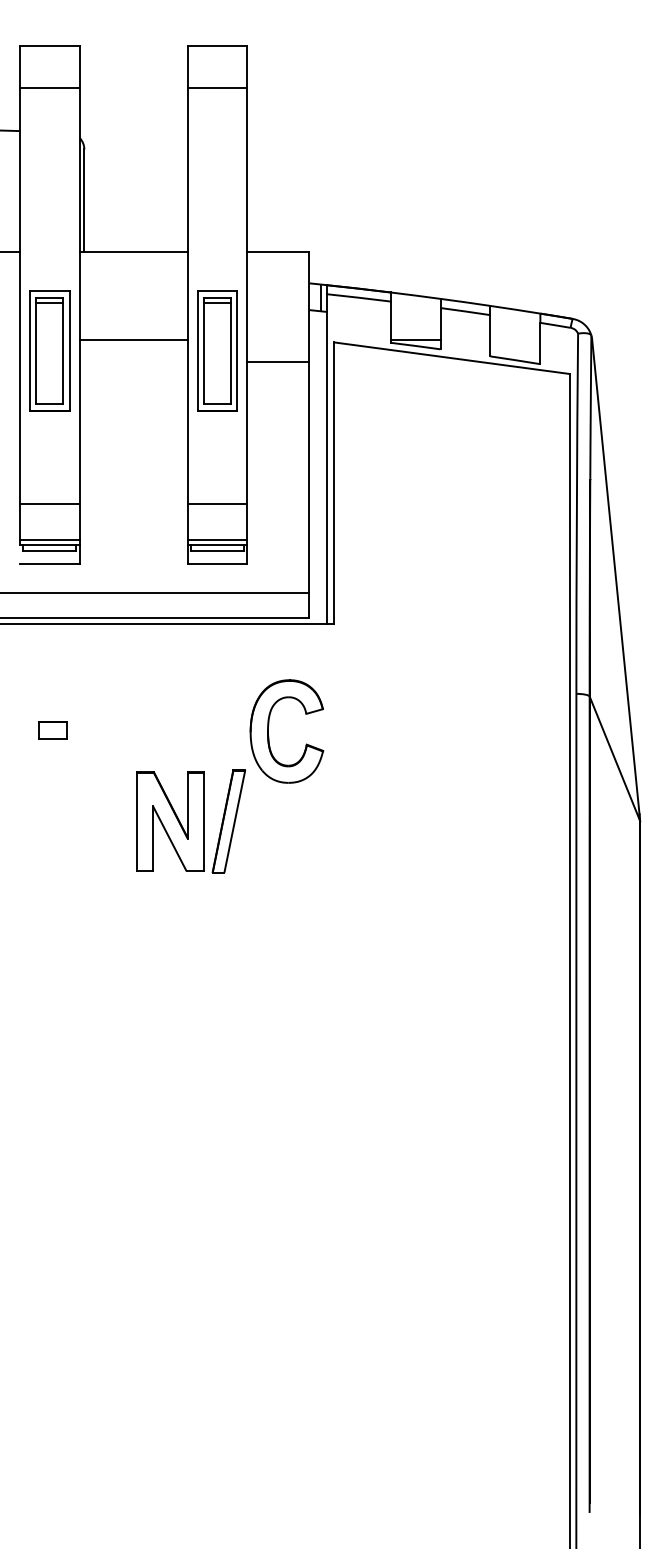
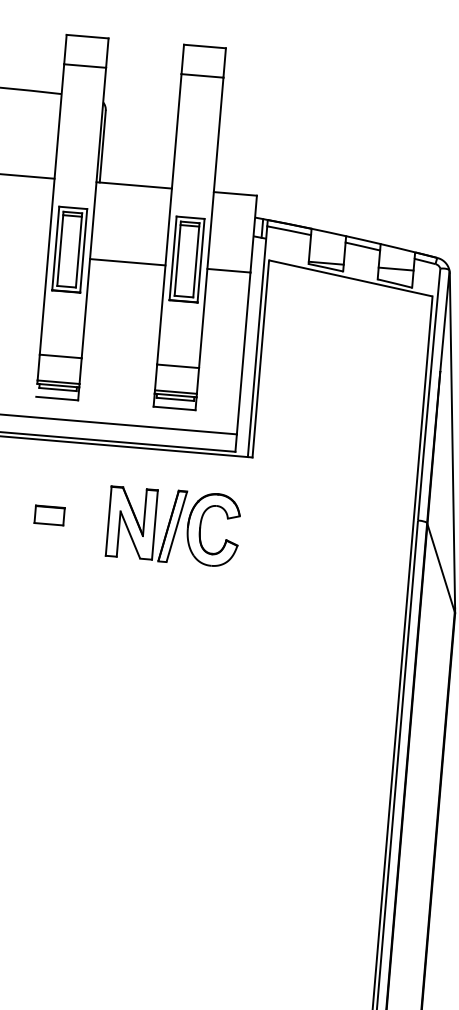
line: (133, 339) -> (127, 261), moved
line: (515, 339) -> (396, 269), added
part: (52, 730) -> (49, 515), size x1.43
part: (190, 821) -> (145, 524), moved

